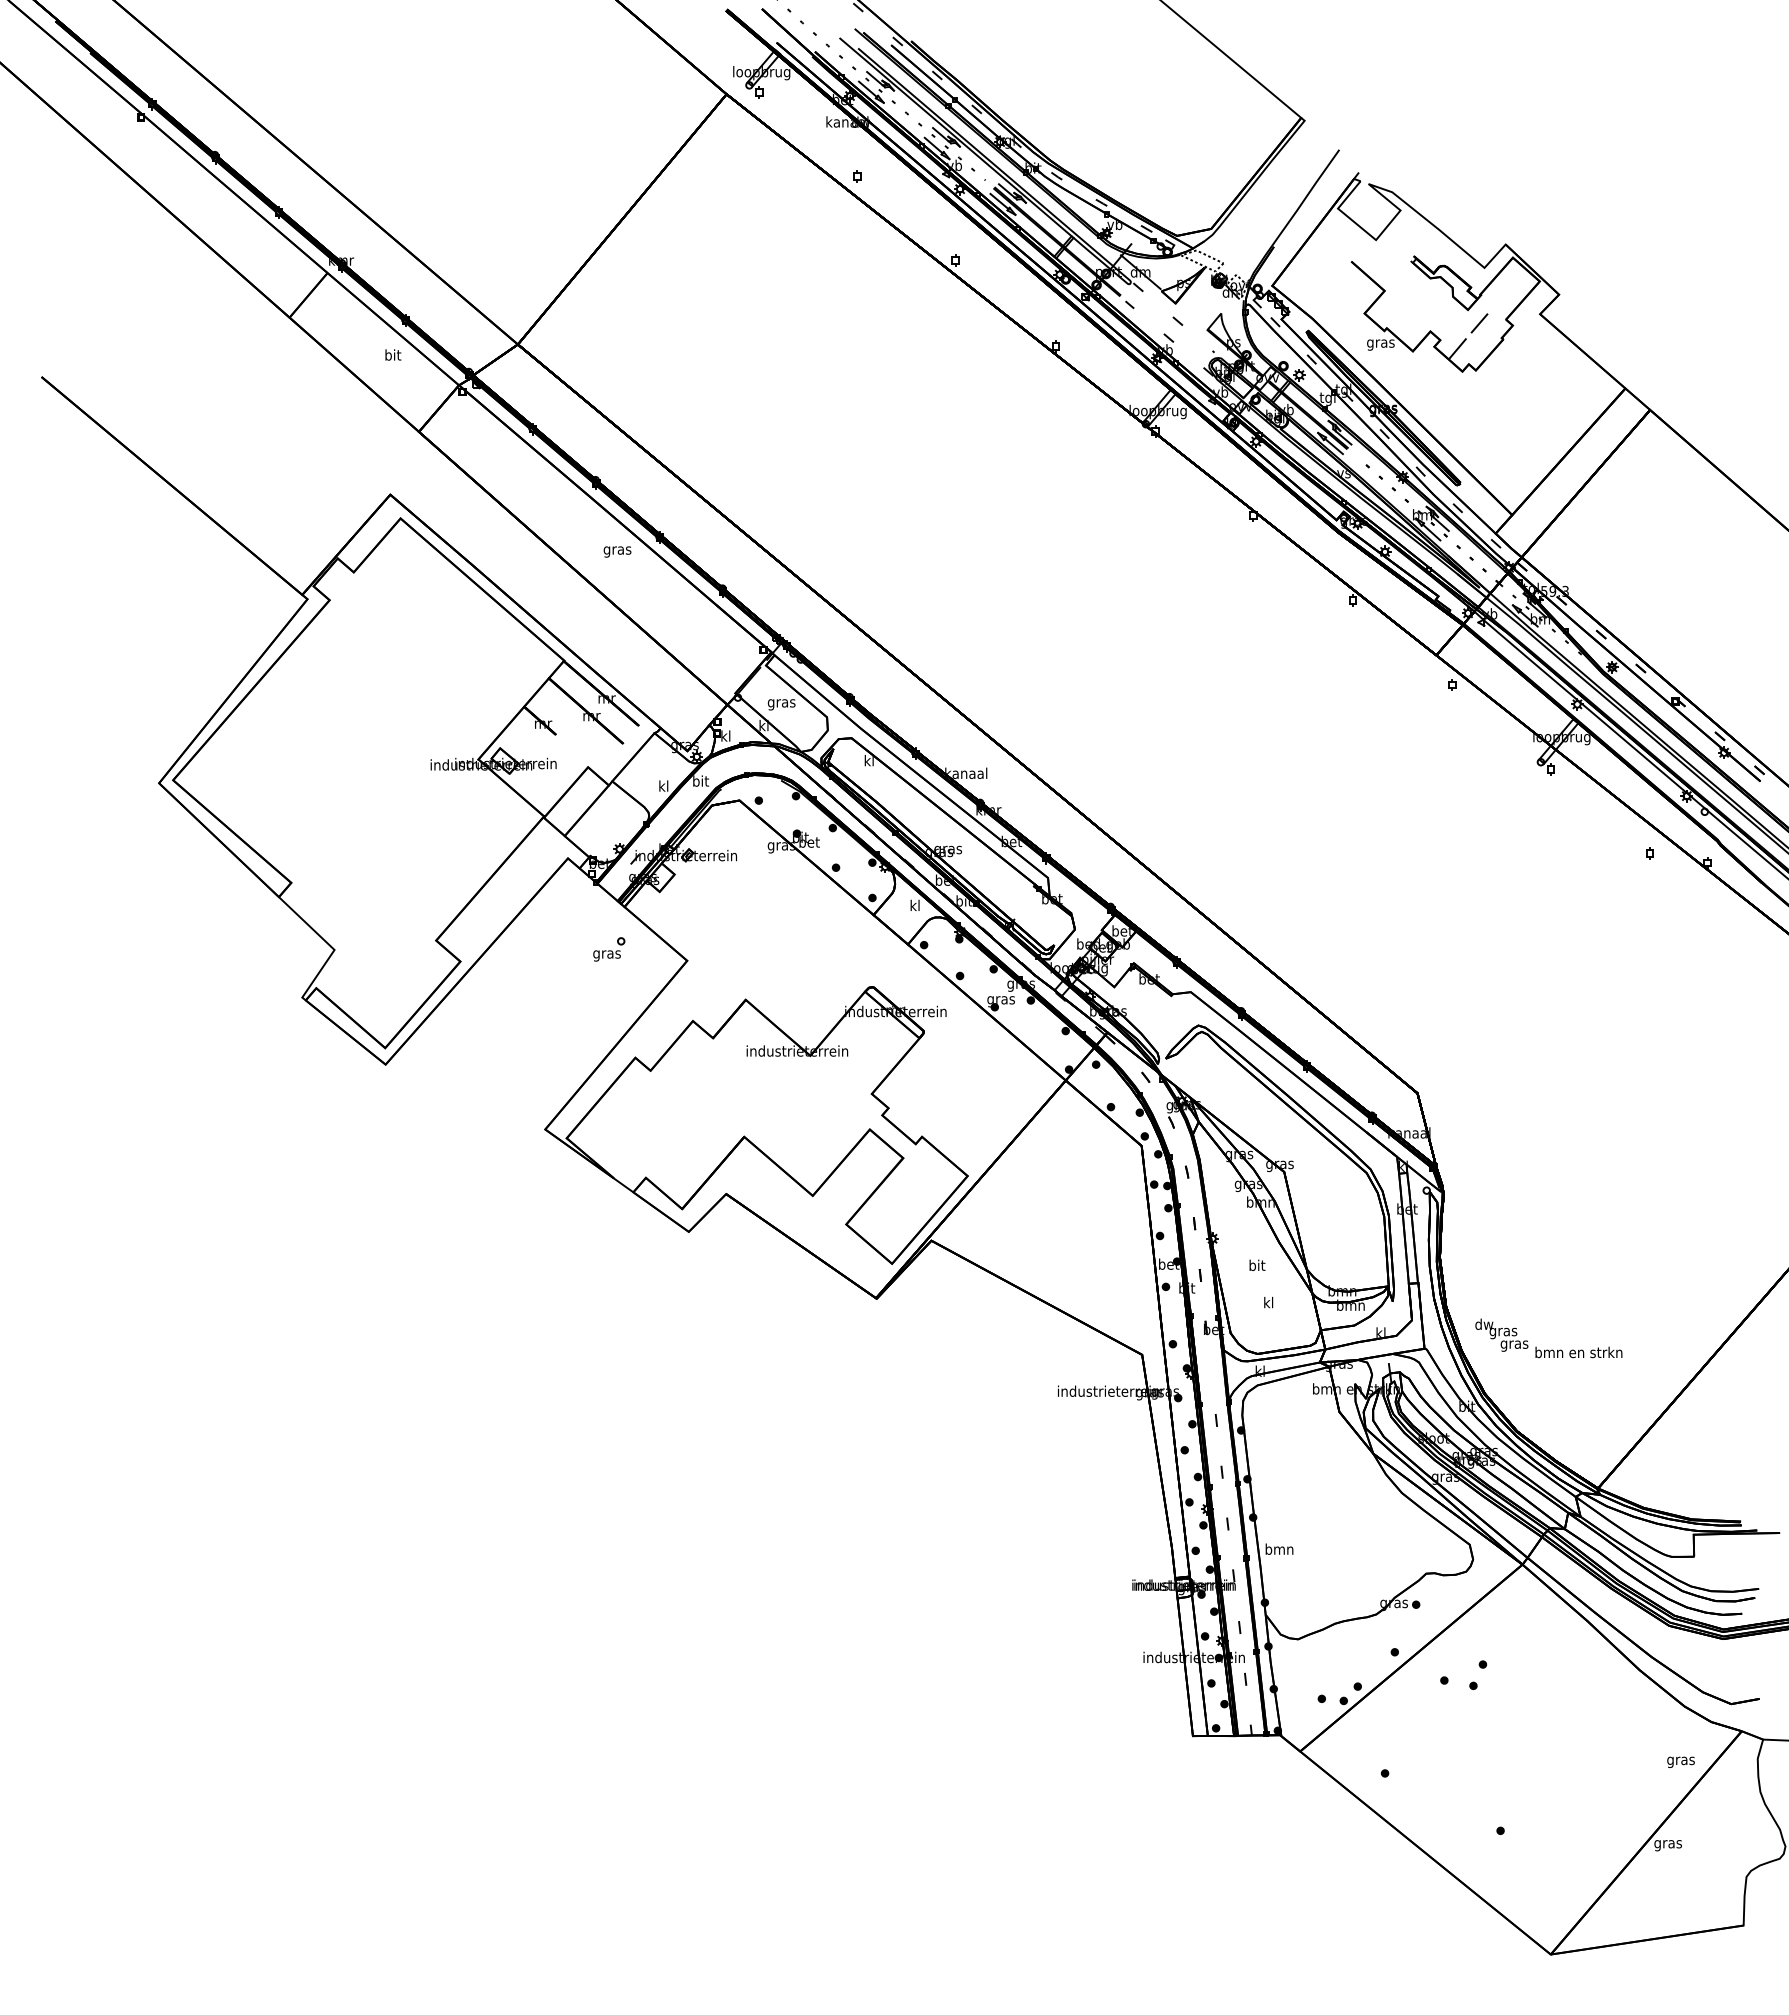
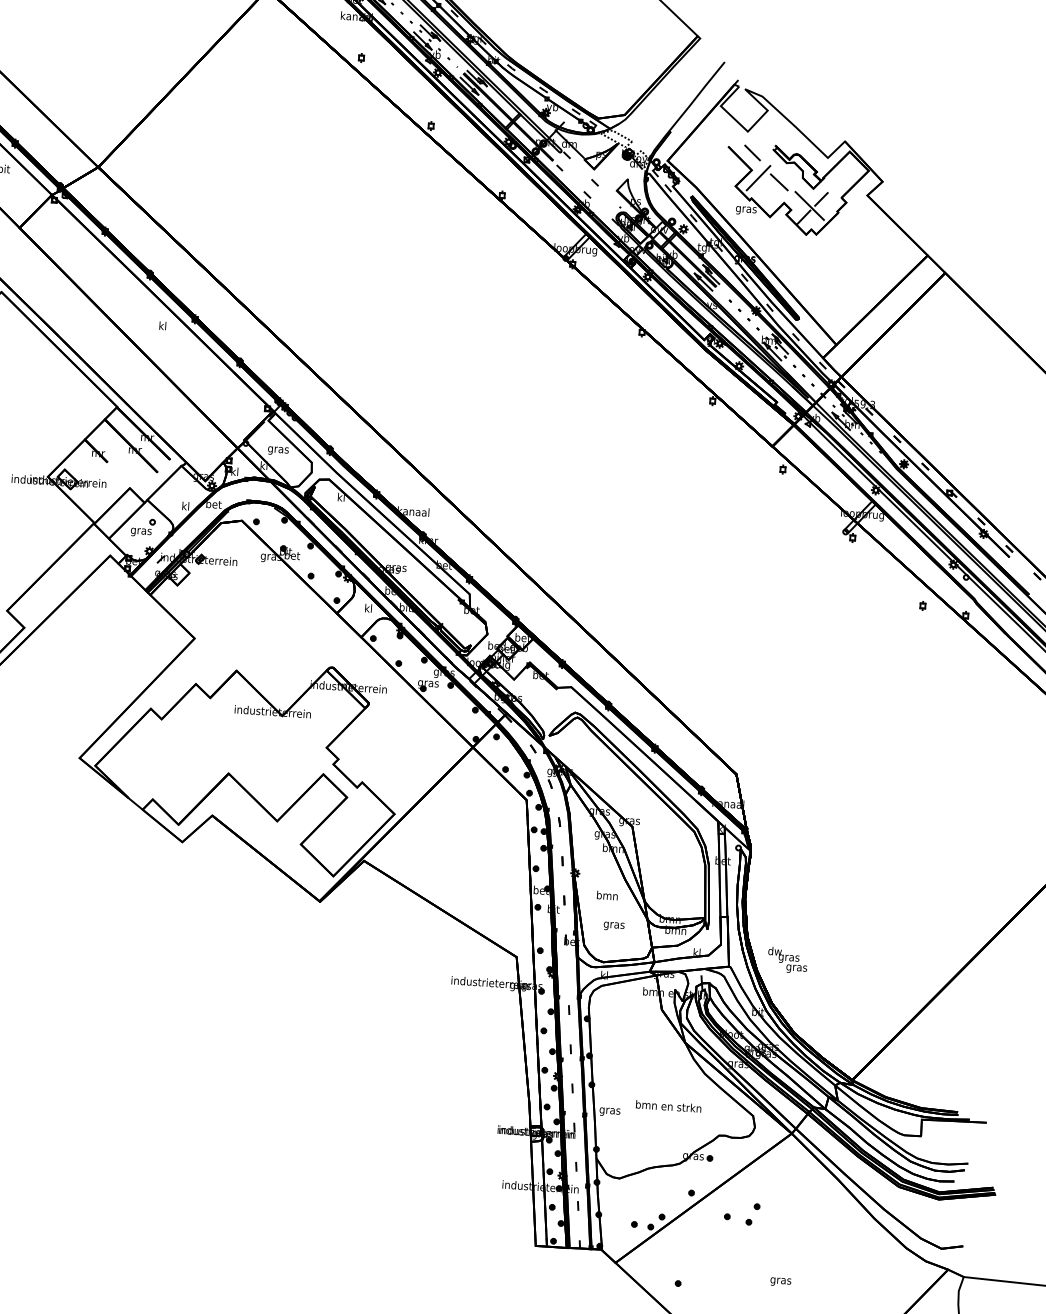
line: (1383, 267) -> (752, 152), added
line: (1393, 300) -> (757, 177), added
line: (1421, 304) -> (778, 182), added
line: (1464, 332) -> (809, 205), added
text: (617, 550) -> (162, 326), gras -> kl
text: (701, 780) -> (214, 503), bit -> bet
part: (609, 949) -> (143, 527), moved
text: (1256, 1265) -> (606, 895), bit -> bmn
text: (1268, 1303) -> (614, 924), kl -> gras
text: (1578, 1352) -> (668, 1106), moved
text: (1279, 1550) -> (610, 1110), bmn -> gras
text: (1680, 1761) -> (780, 1281), moved

